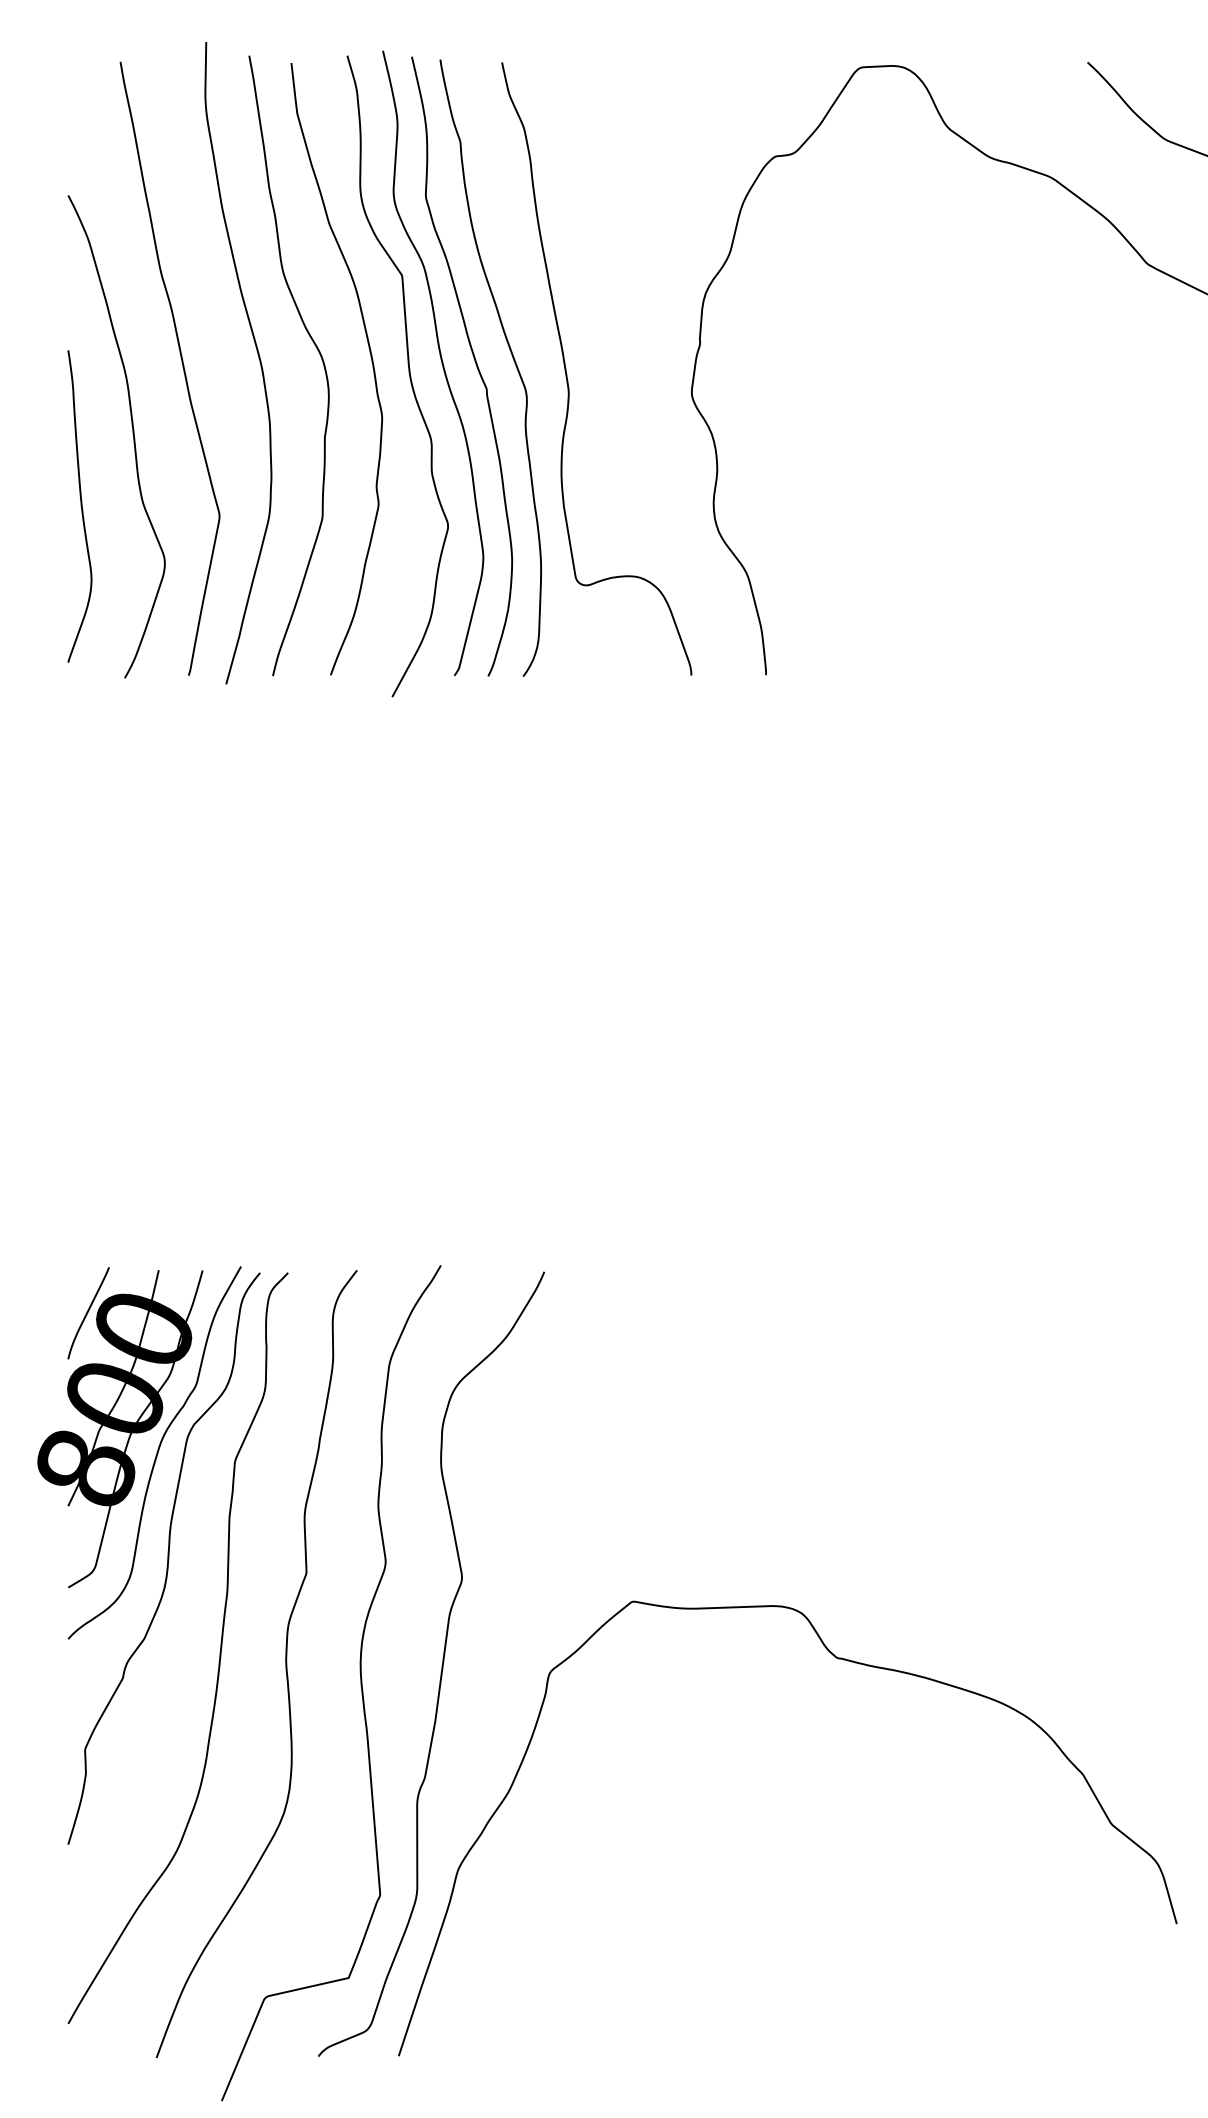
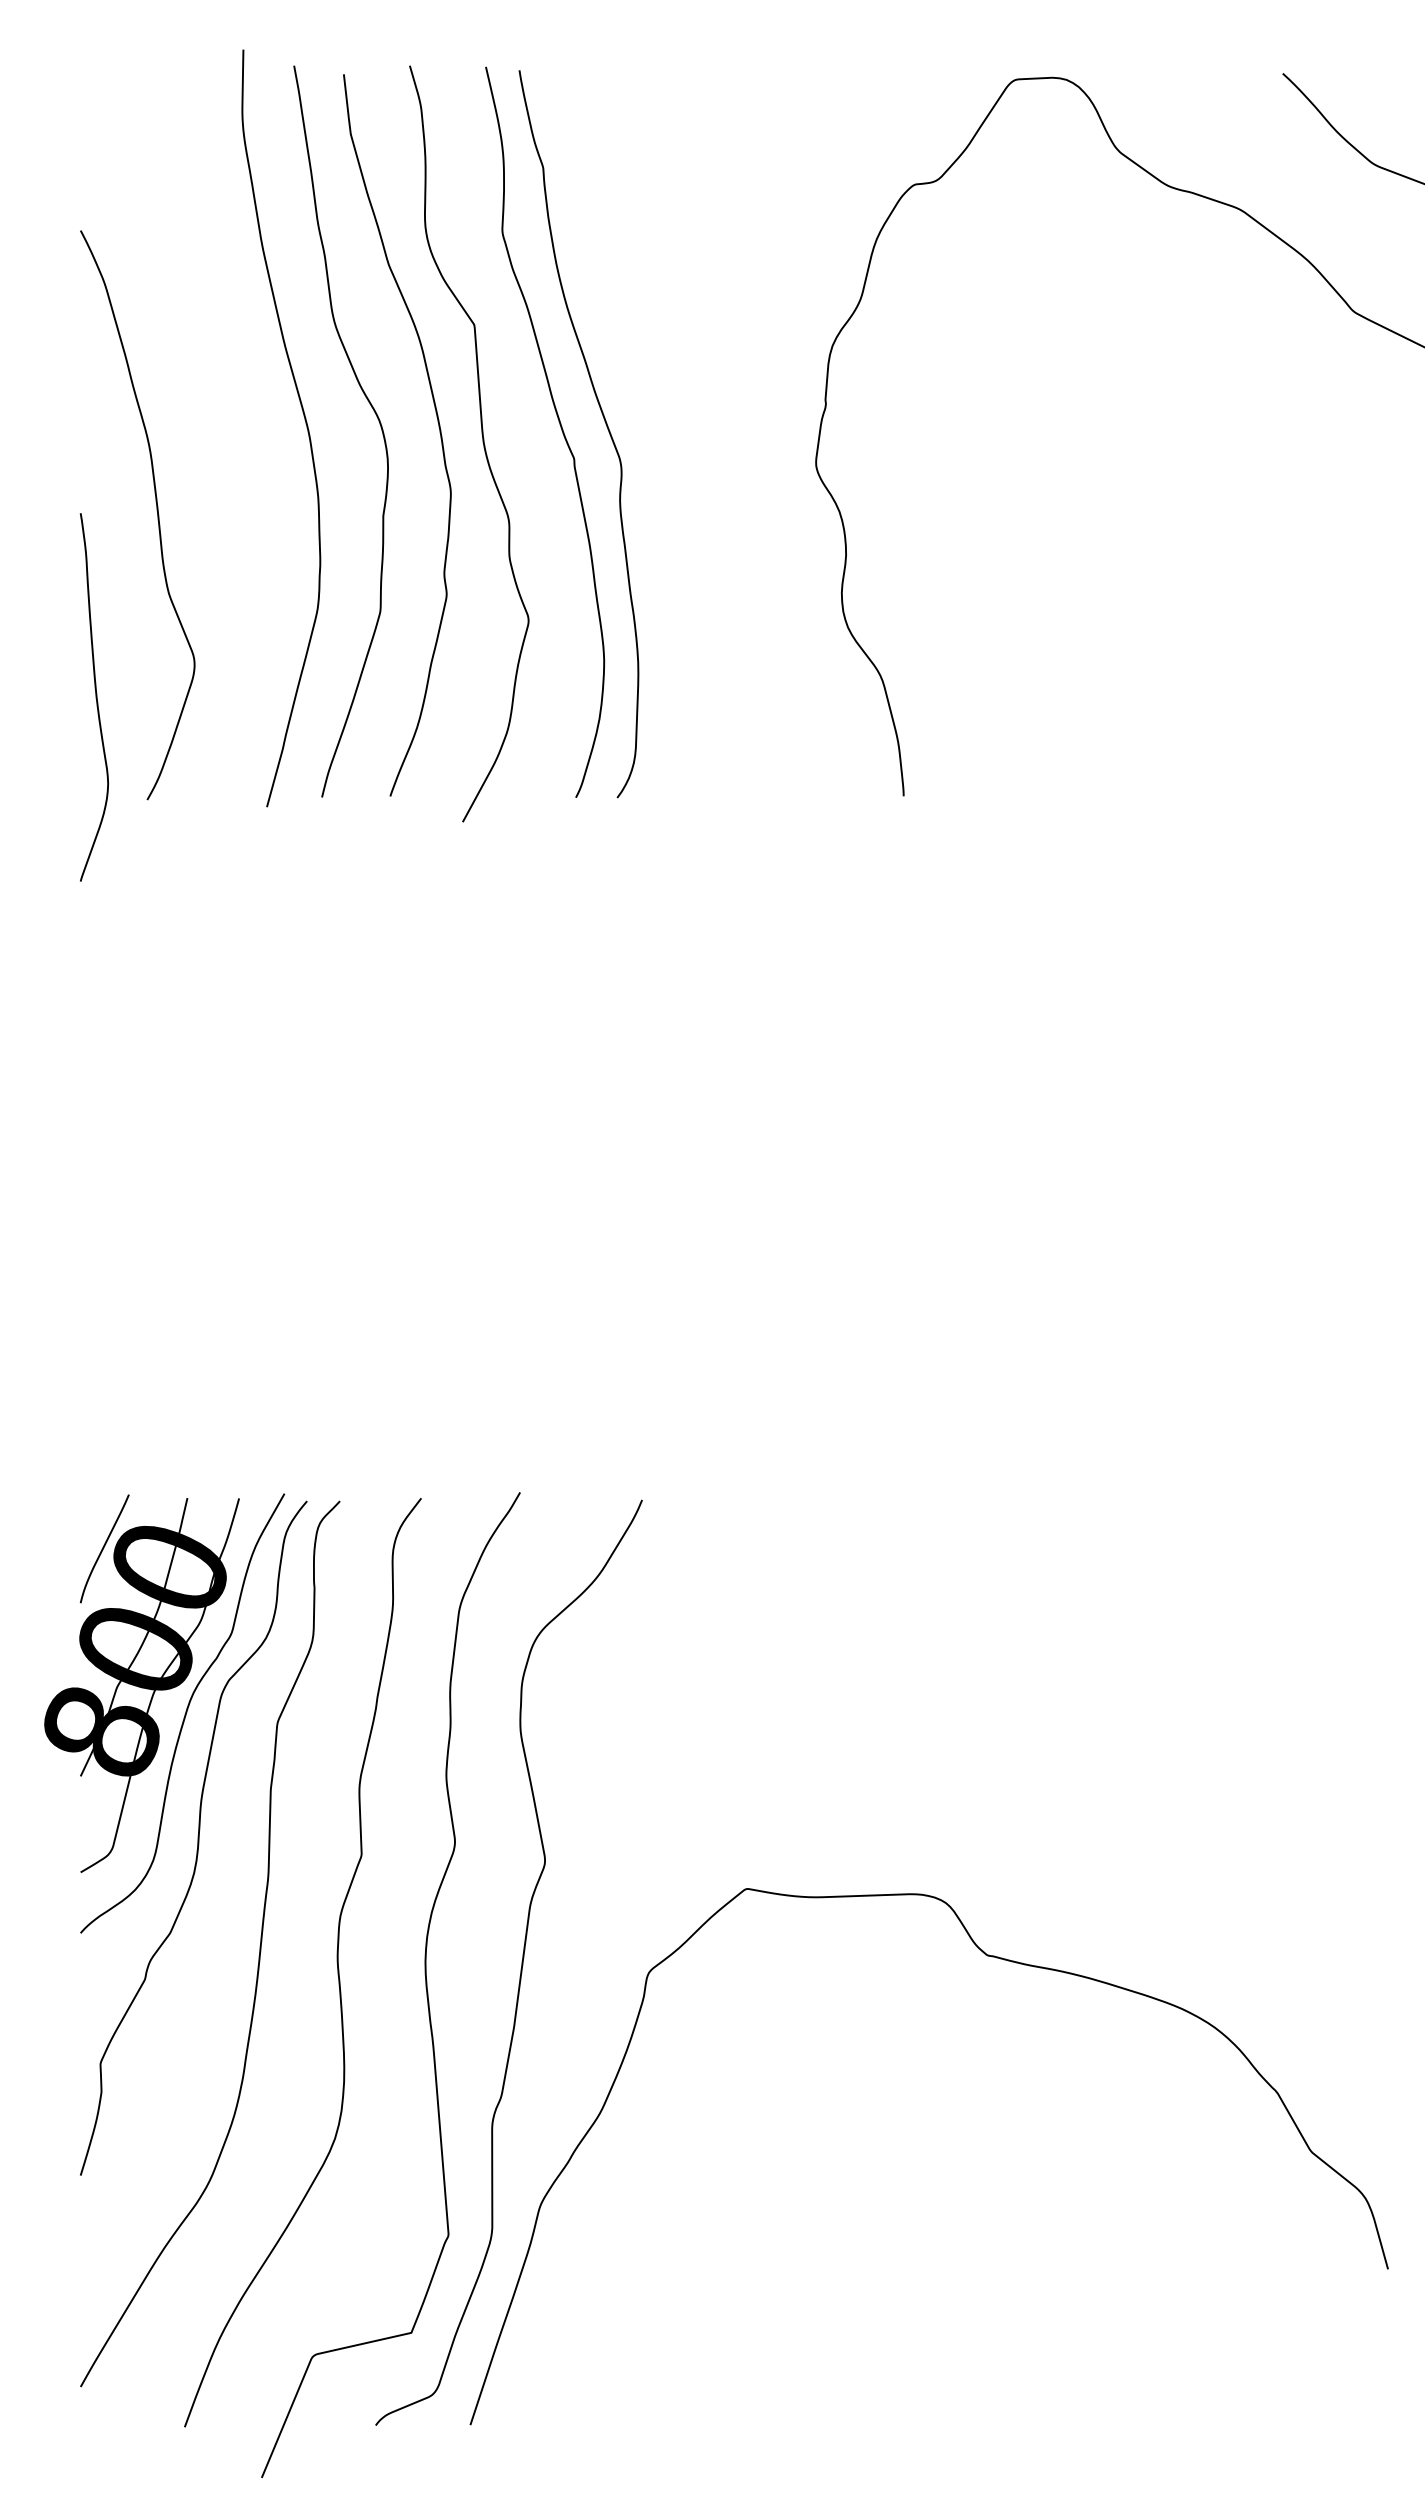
curve: (441, 361) -> (520, 426), removed
curve: (182, 367) -> (215, 433), removed
curve: (566, 370) -> (668, 436), removed
curve: (80, 506) -> (95, 697), moved

